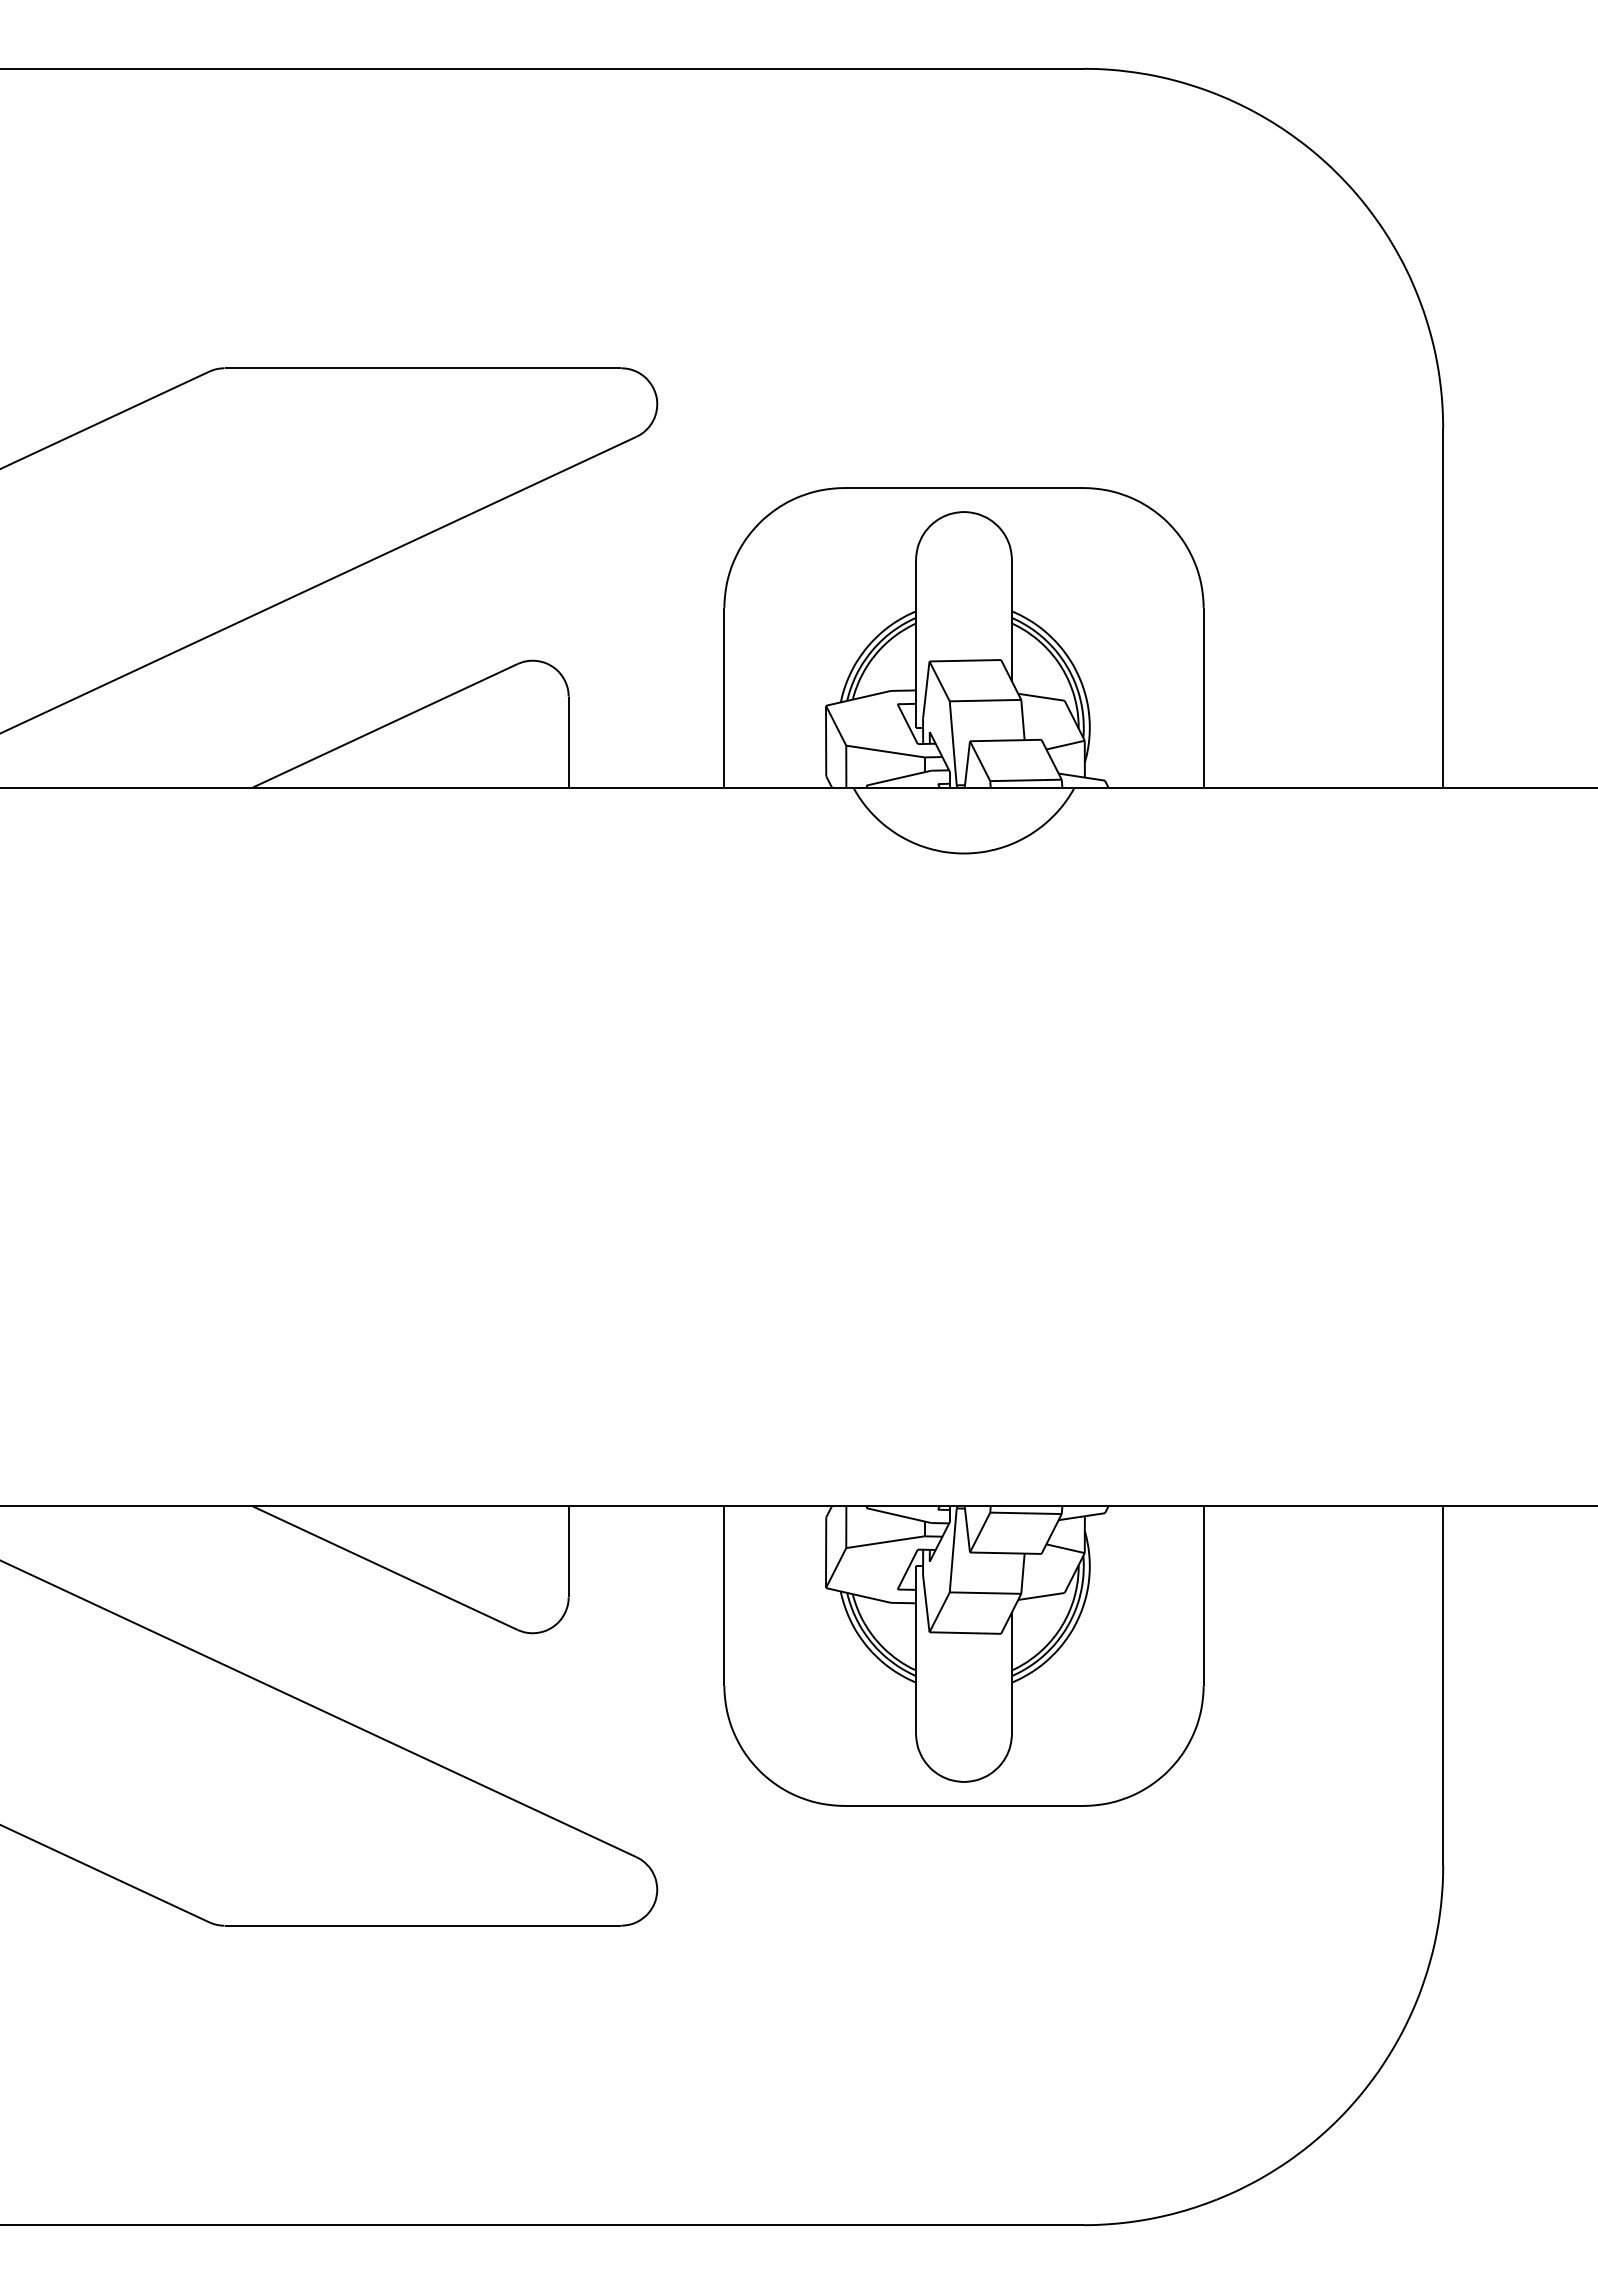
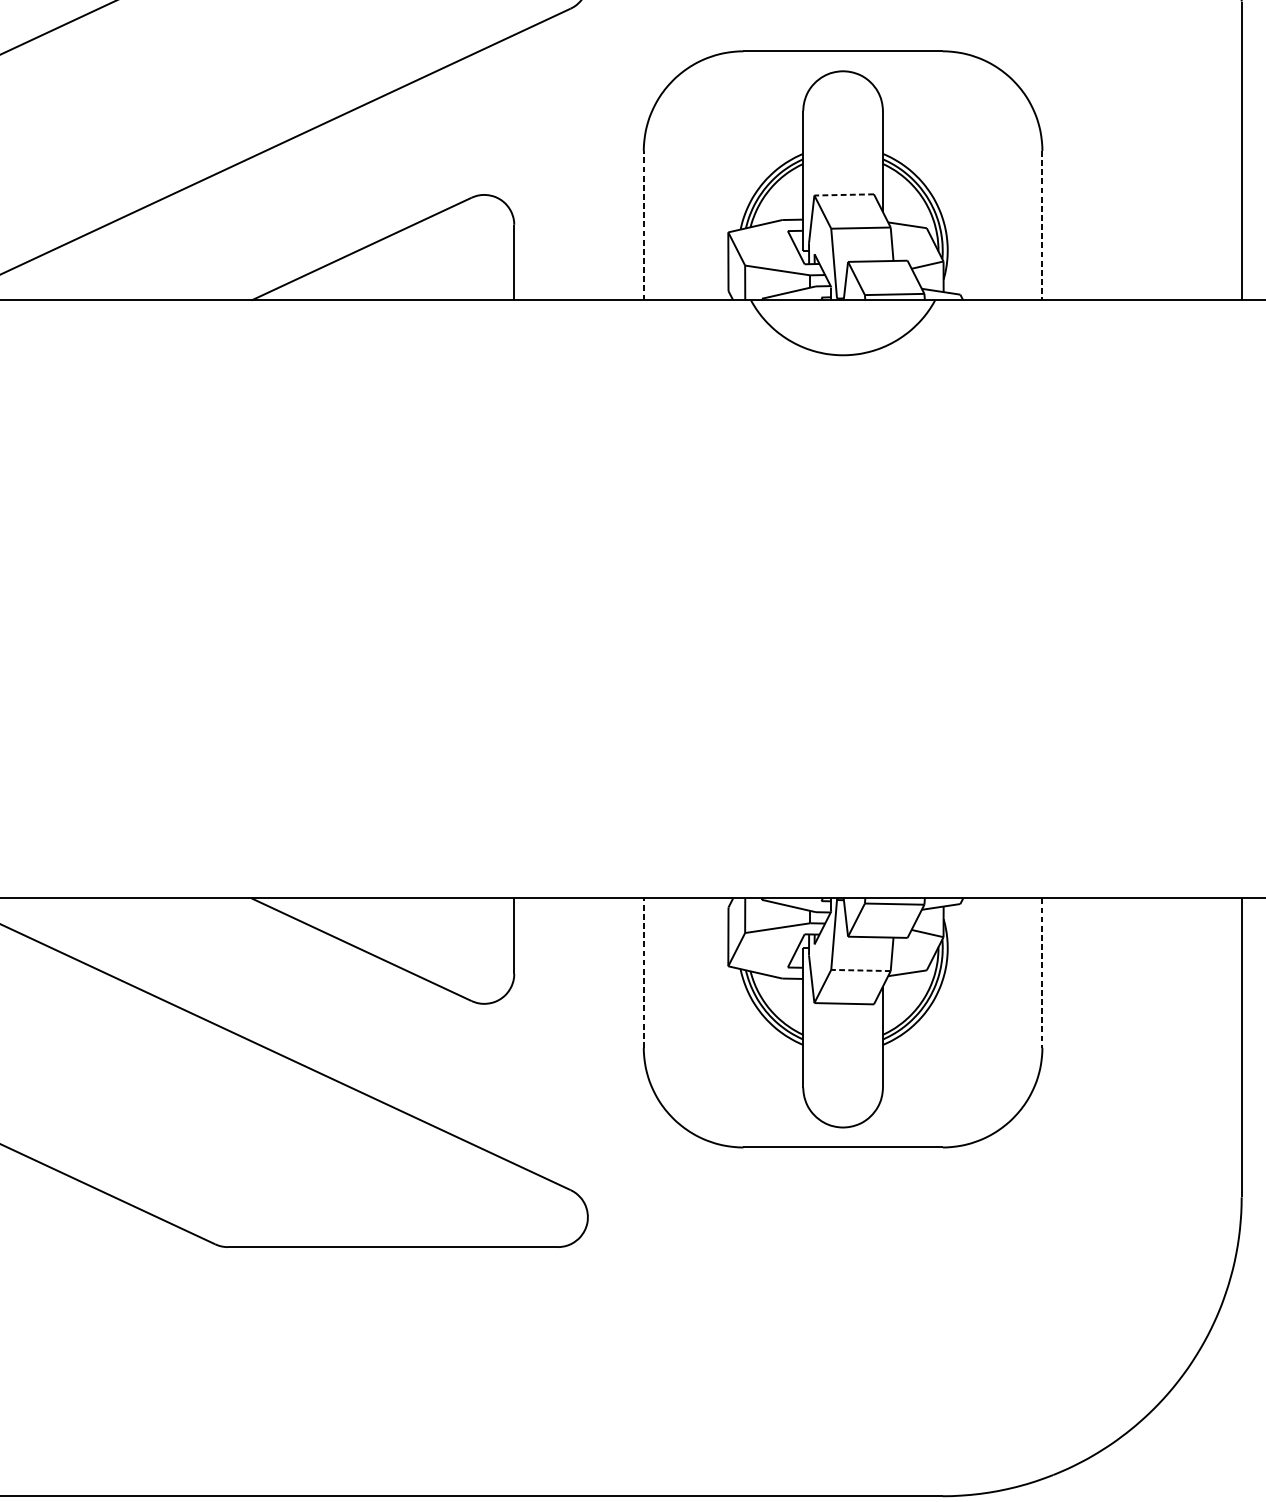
line: (965, 660) -> (844, 194), solid -> dashed
line: (724, 697) -> (643, 225), solid -> dashed
line: (1203, 697) -> (1042, 225), solid -> dashed
line: (985, 1593) -> (860, 970), solid -> dashed
line: (724, 1596) -> (643, 973), solid -> dashed
line: (1203, 1596) -> (1042, 973), solid -> dashed

